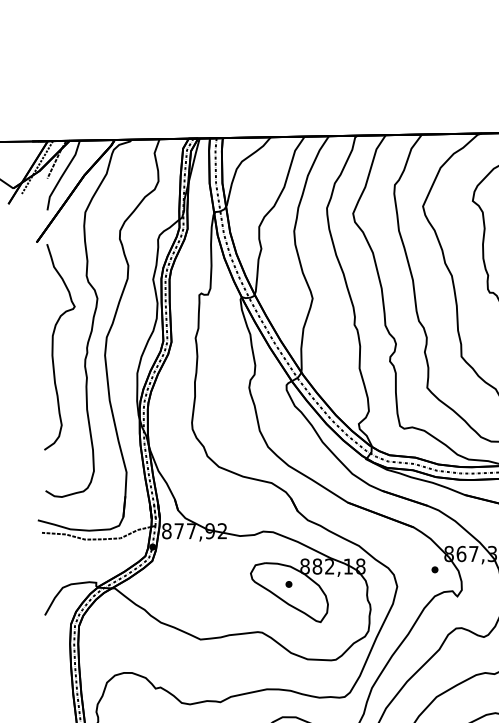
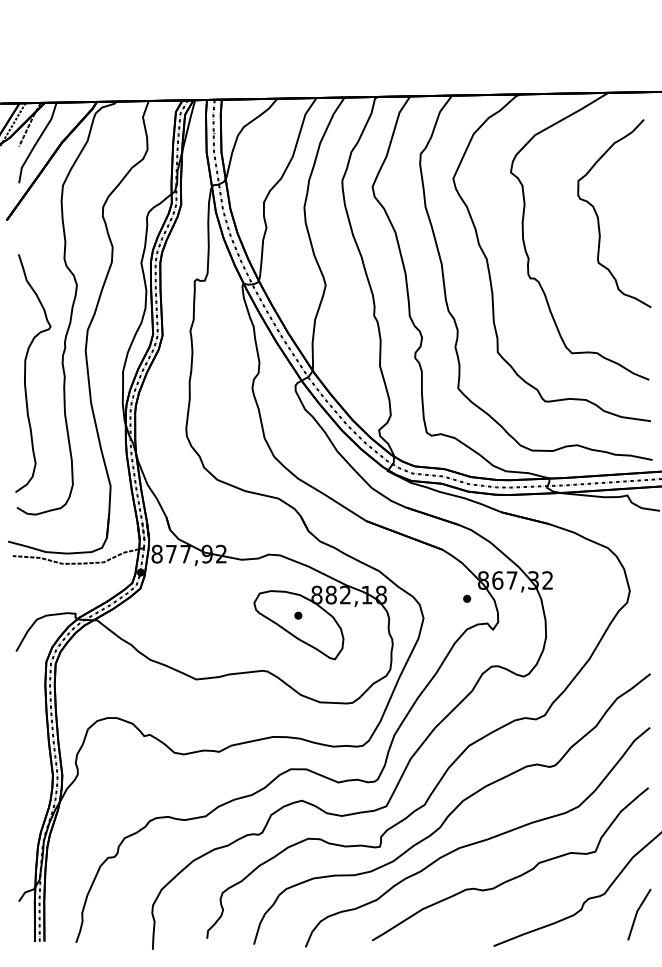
curve: (52, 347) -> (25, 373), moved

